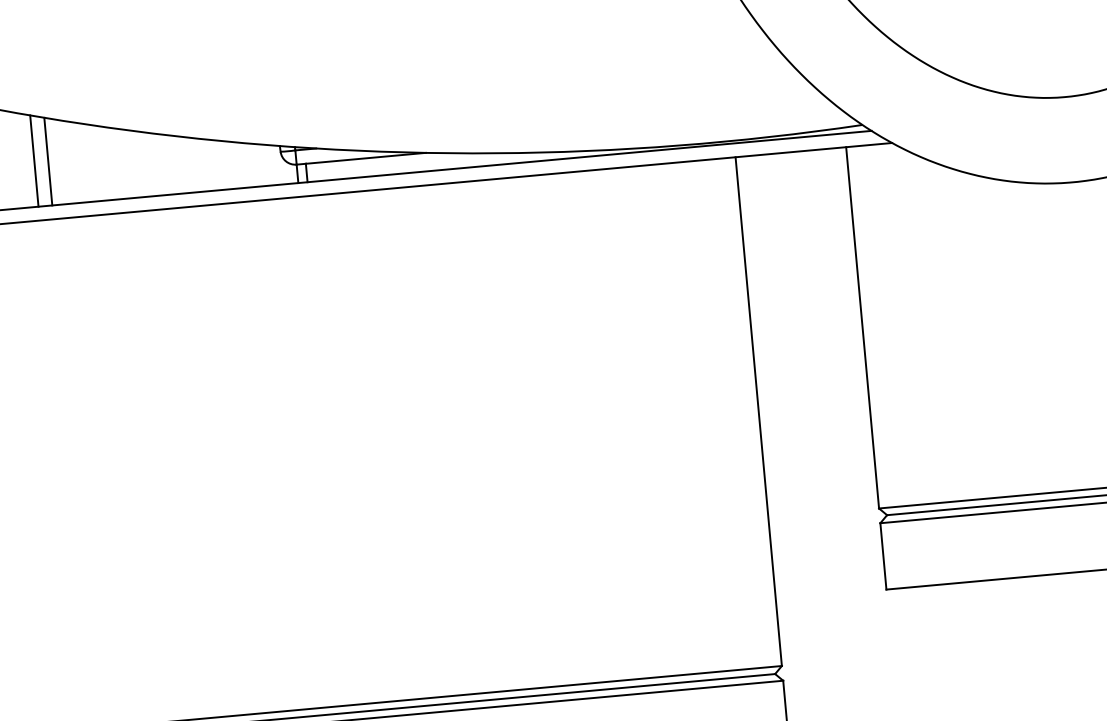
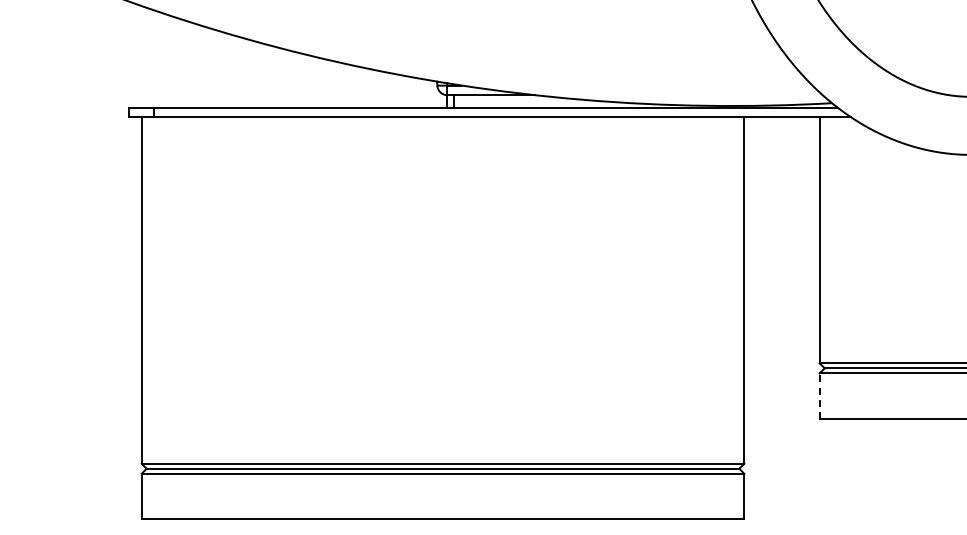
line: (34, 160) -> (270, 76), removed
line: (47, 161) -> (279, 77), removed
line: (883, 555) -> (819, 395), solid -> dashed

